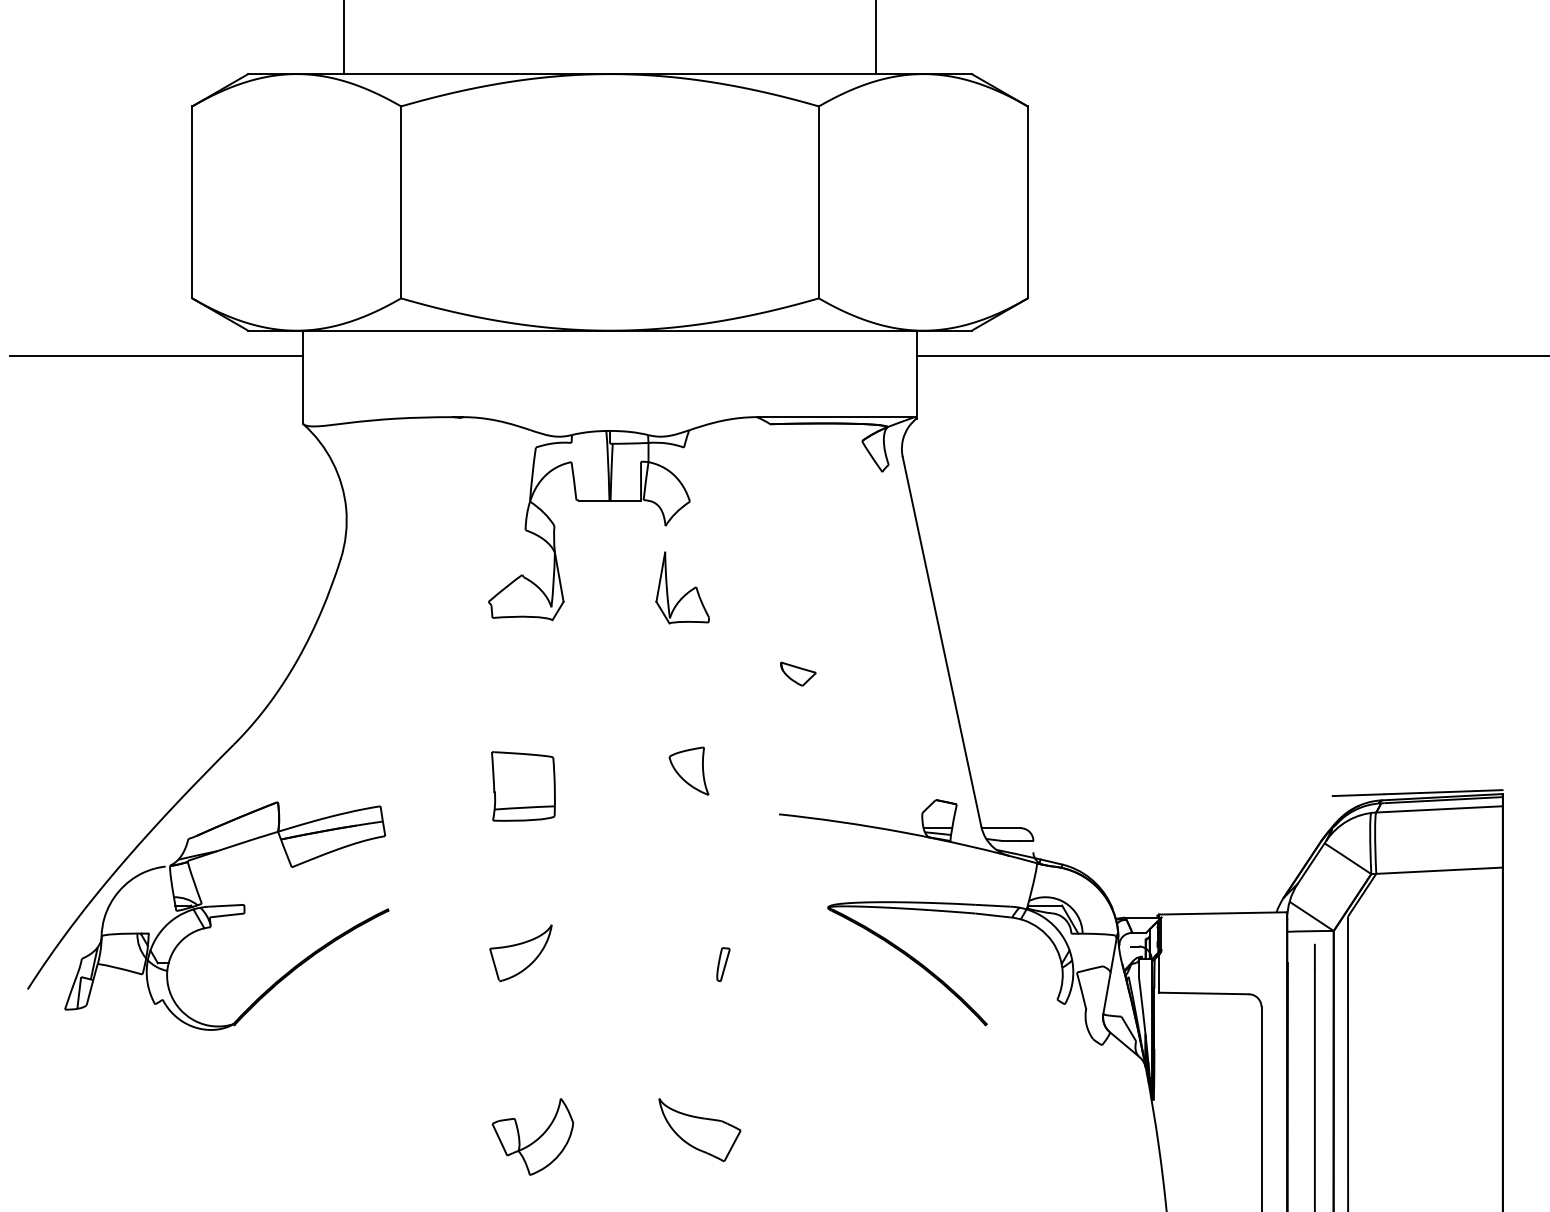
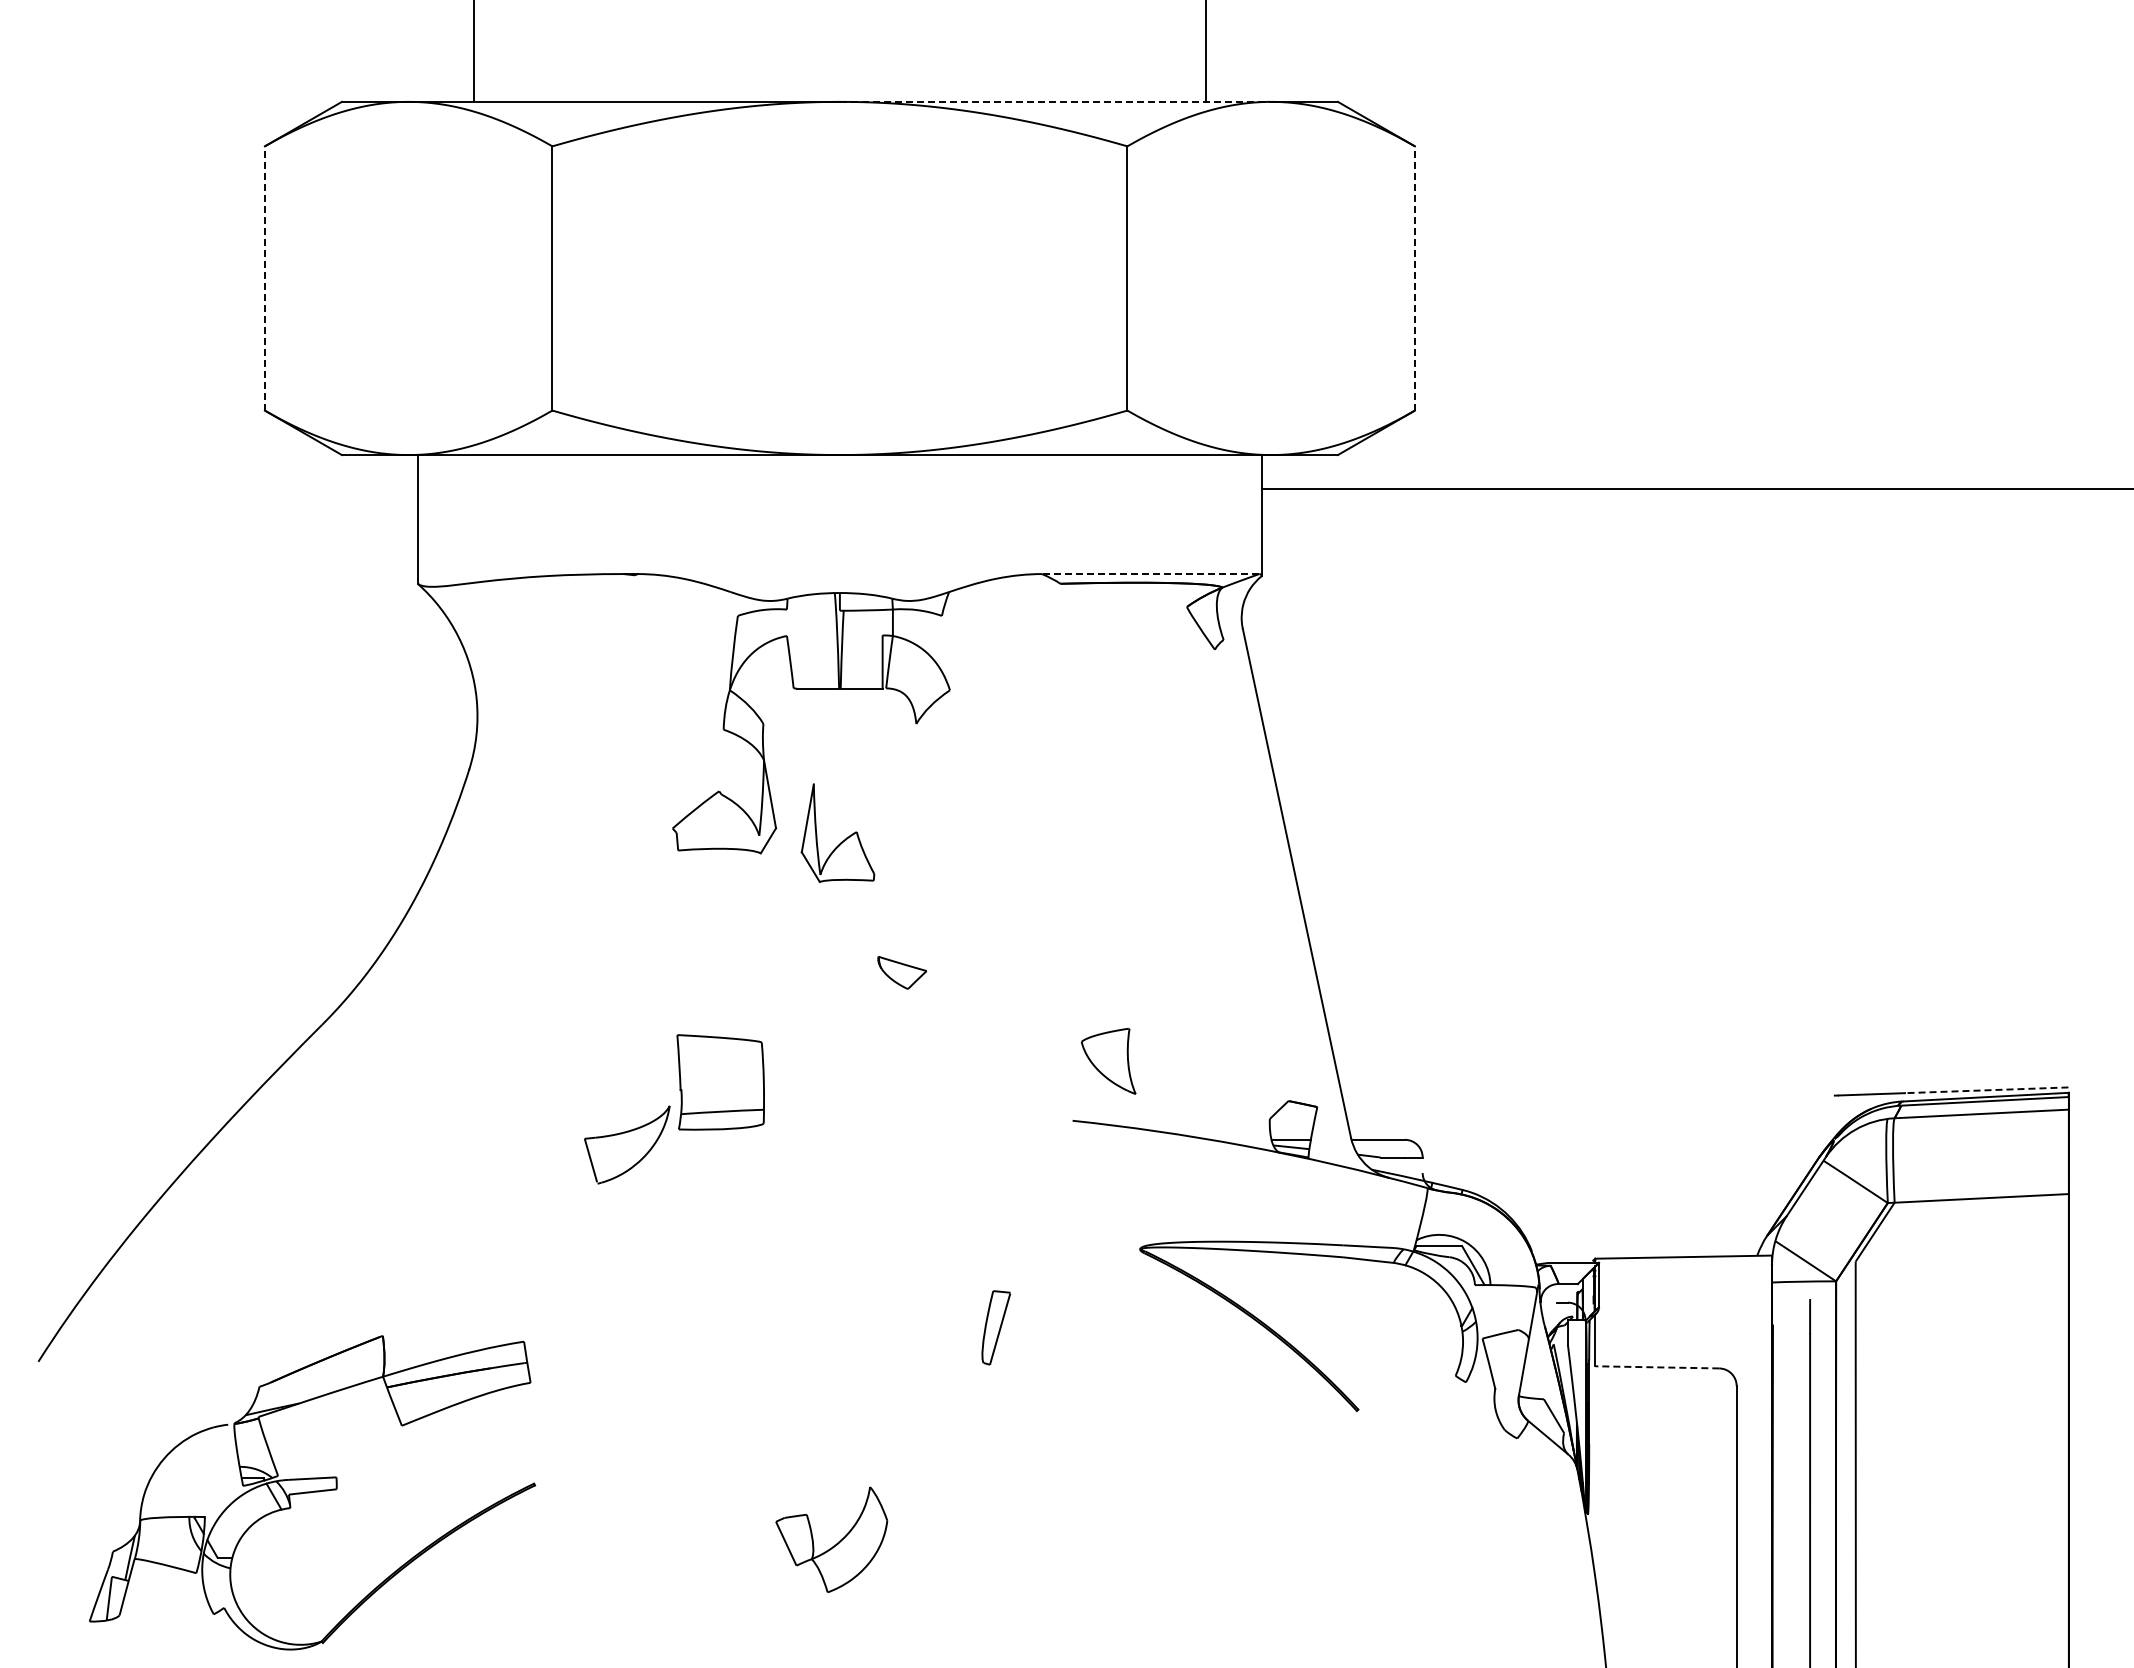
line: (766, 73) -> (1055, 101), solid -> dashed
line: (191, 201) -> (264, 277), solid -> dashed
line: (1027, 201) -> (1414, 277), solid -> dashed
line: (156, 355) -> (215, 489), removed
line: (835, 417) -> (1150, 574), solid -> dashed
part: (686, 593) -> (842, 840), moved
part: (798, 673) -> (902, 972), moved
part: (688, 770) -> (1108, 1060), moved
line: (1443, 792) -> (1986, 1090), solid -> dashed
part: (226, 915) -> (312, 1492), moved
part: (521, 952) -> (627, 1144), moved
part: (723, 964) -> (995, 1327), size x1.6
line: (1203, 993) -> (1657, 1367), solid -> dashed
part: (699, 1130) -> (963, 1555), removed
part: (534, 1141) -> (833, 1545), moved

